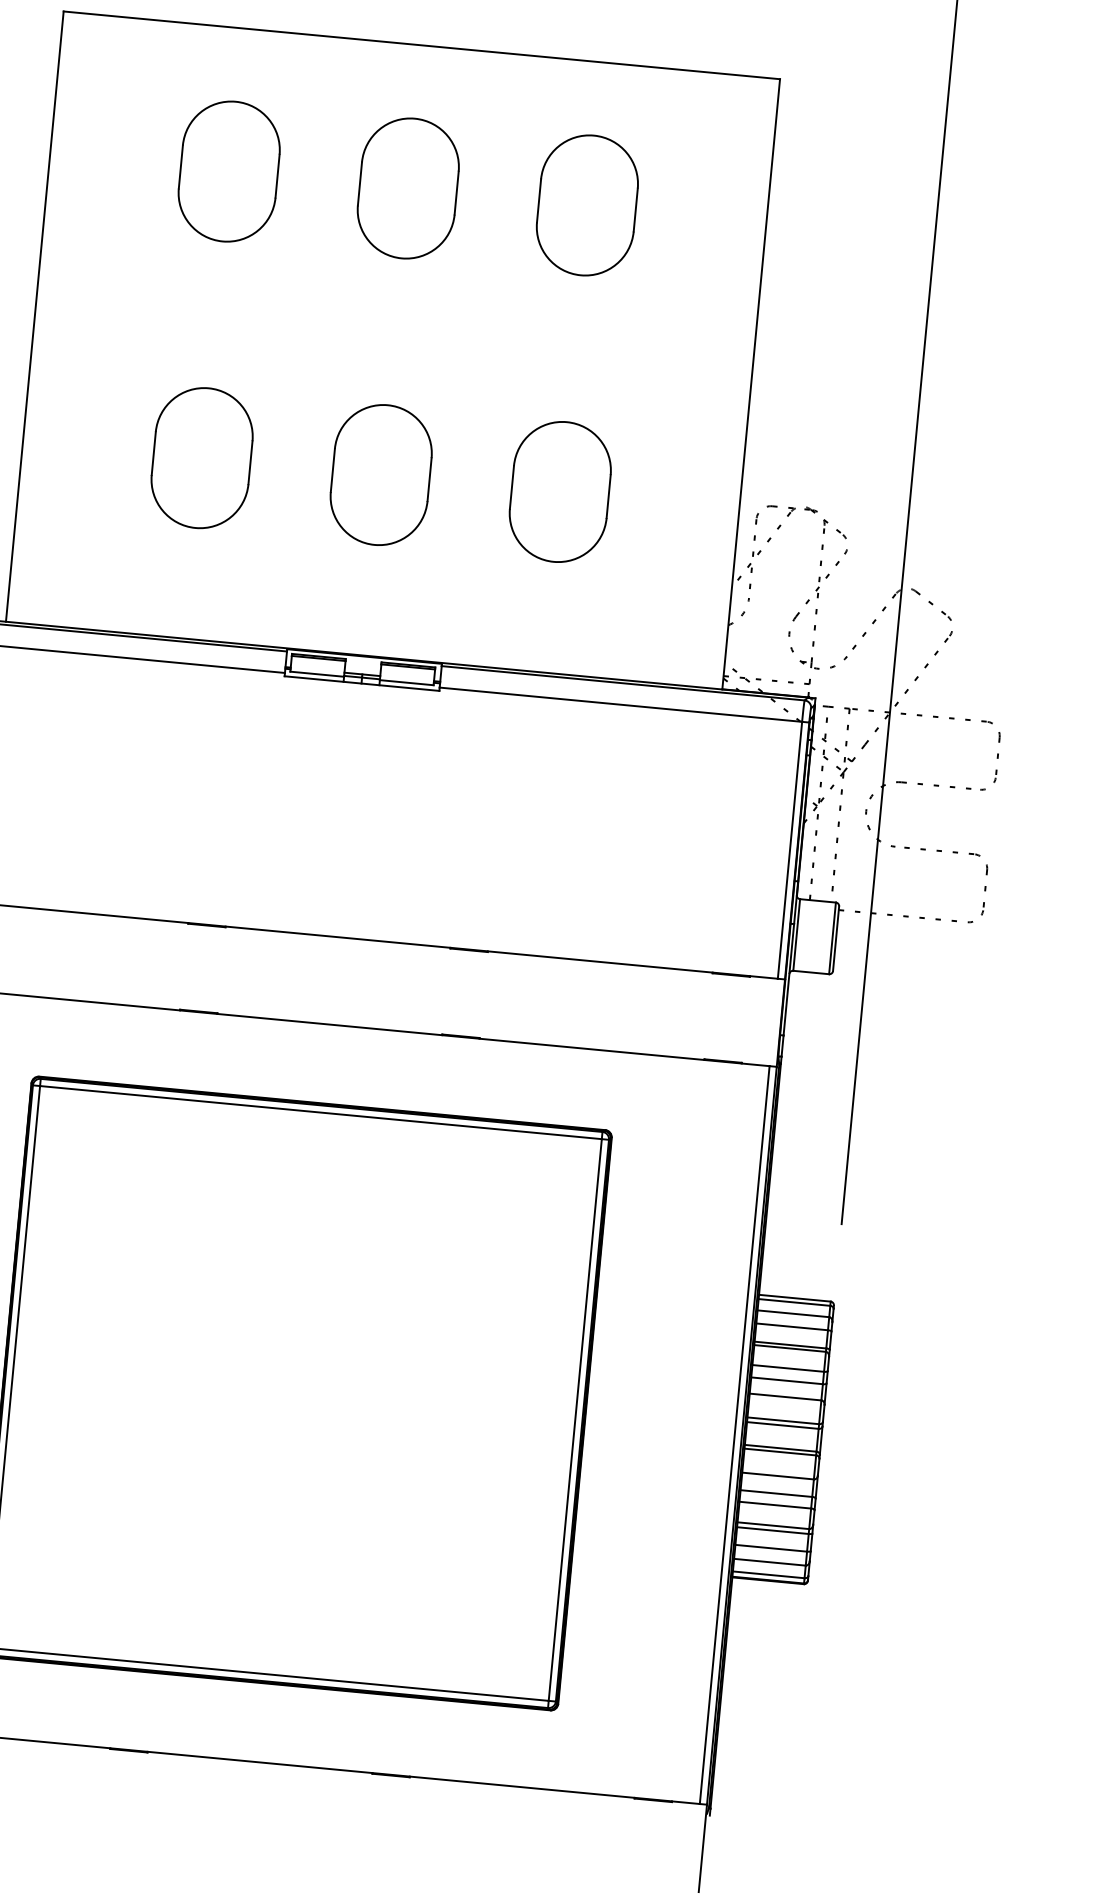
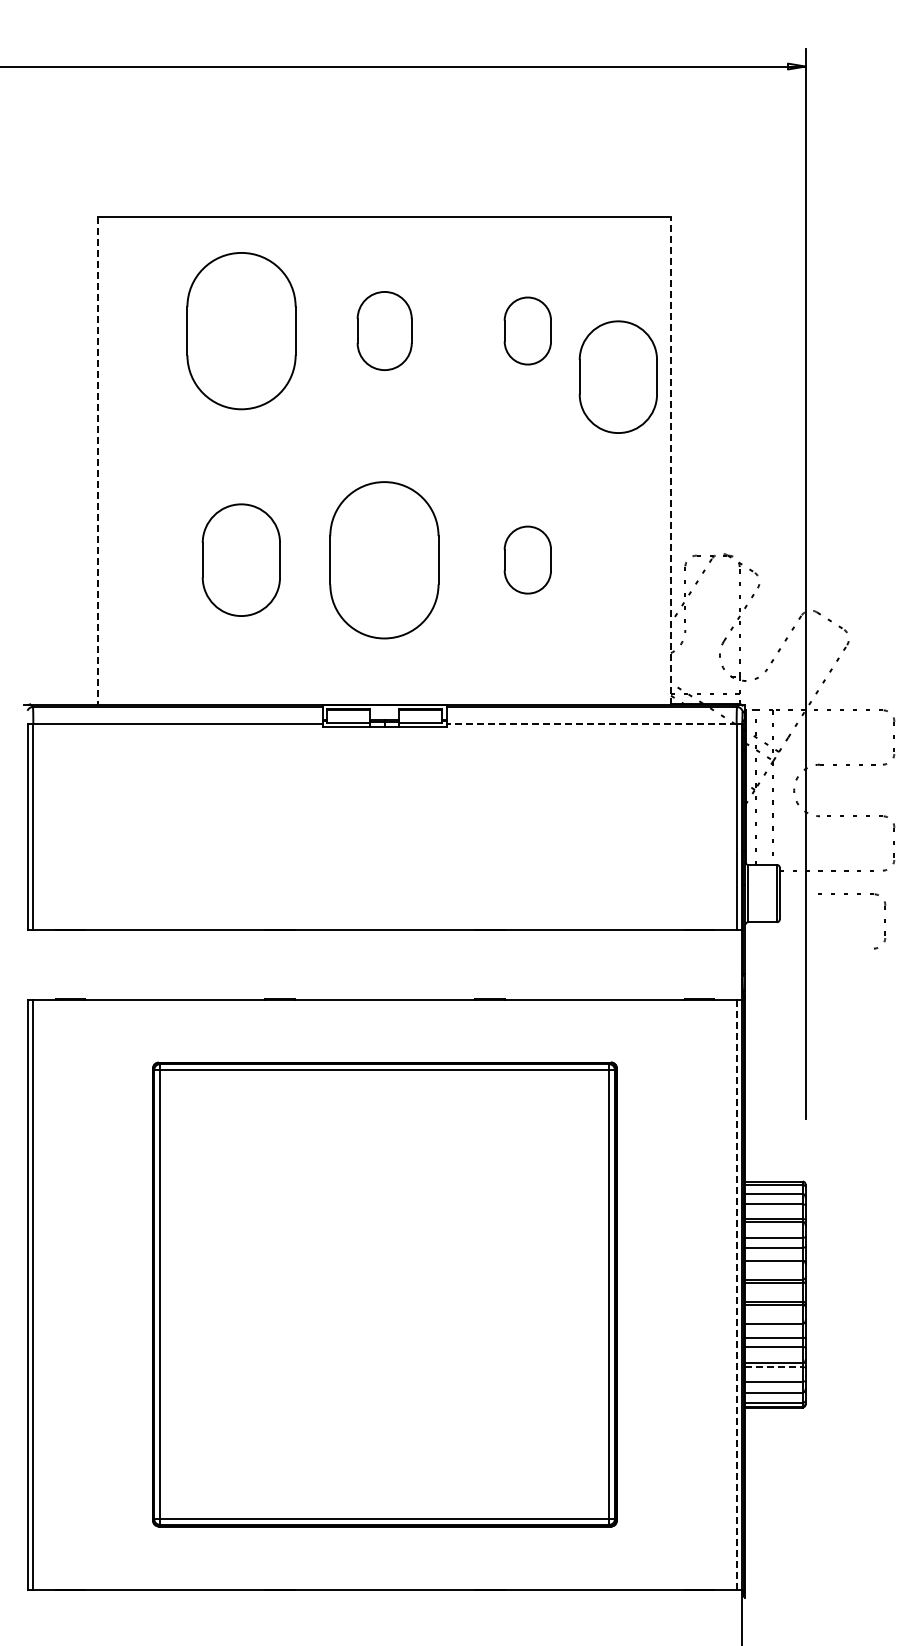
part: (228, 170) -> (240, 330), size x1.4
part: (408, 187) -> (384, 330), size x0.7
part: (587, 204) -> (527, 330), size x0.6
part: (694, 272) -> (617, 376), added
line: (35, 316) -> (98, 460), solid -> dashed
line: (750, 384) -> (670, 460), solid -> dashed
part: (381, 474) -> (384, 559), size x1.4
part: (560, 491) -> (527, 559), size x0.6
line: (620, 705) -> (591, 724), solid -> dashed
part: (920, 947) -> (847, 894), added
line: (734, 1435) -> (736, 1294), solid -> dashed
line: (773, 1530) -> (774, 1367), solid -> dashed

